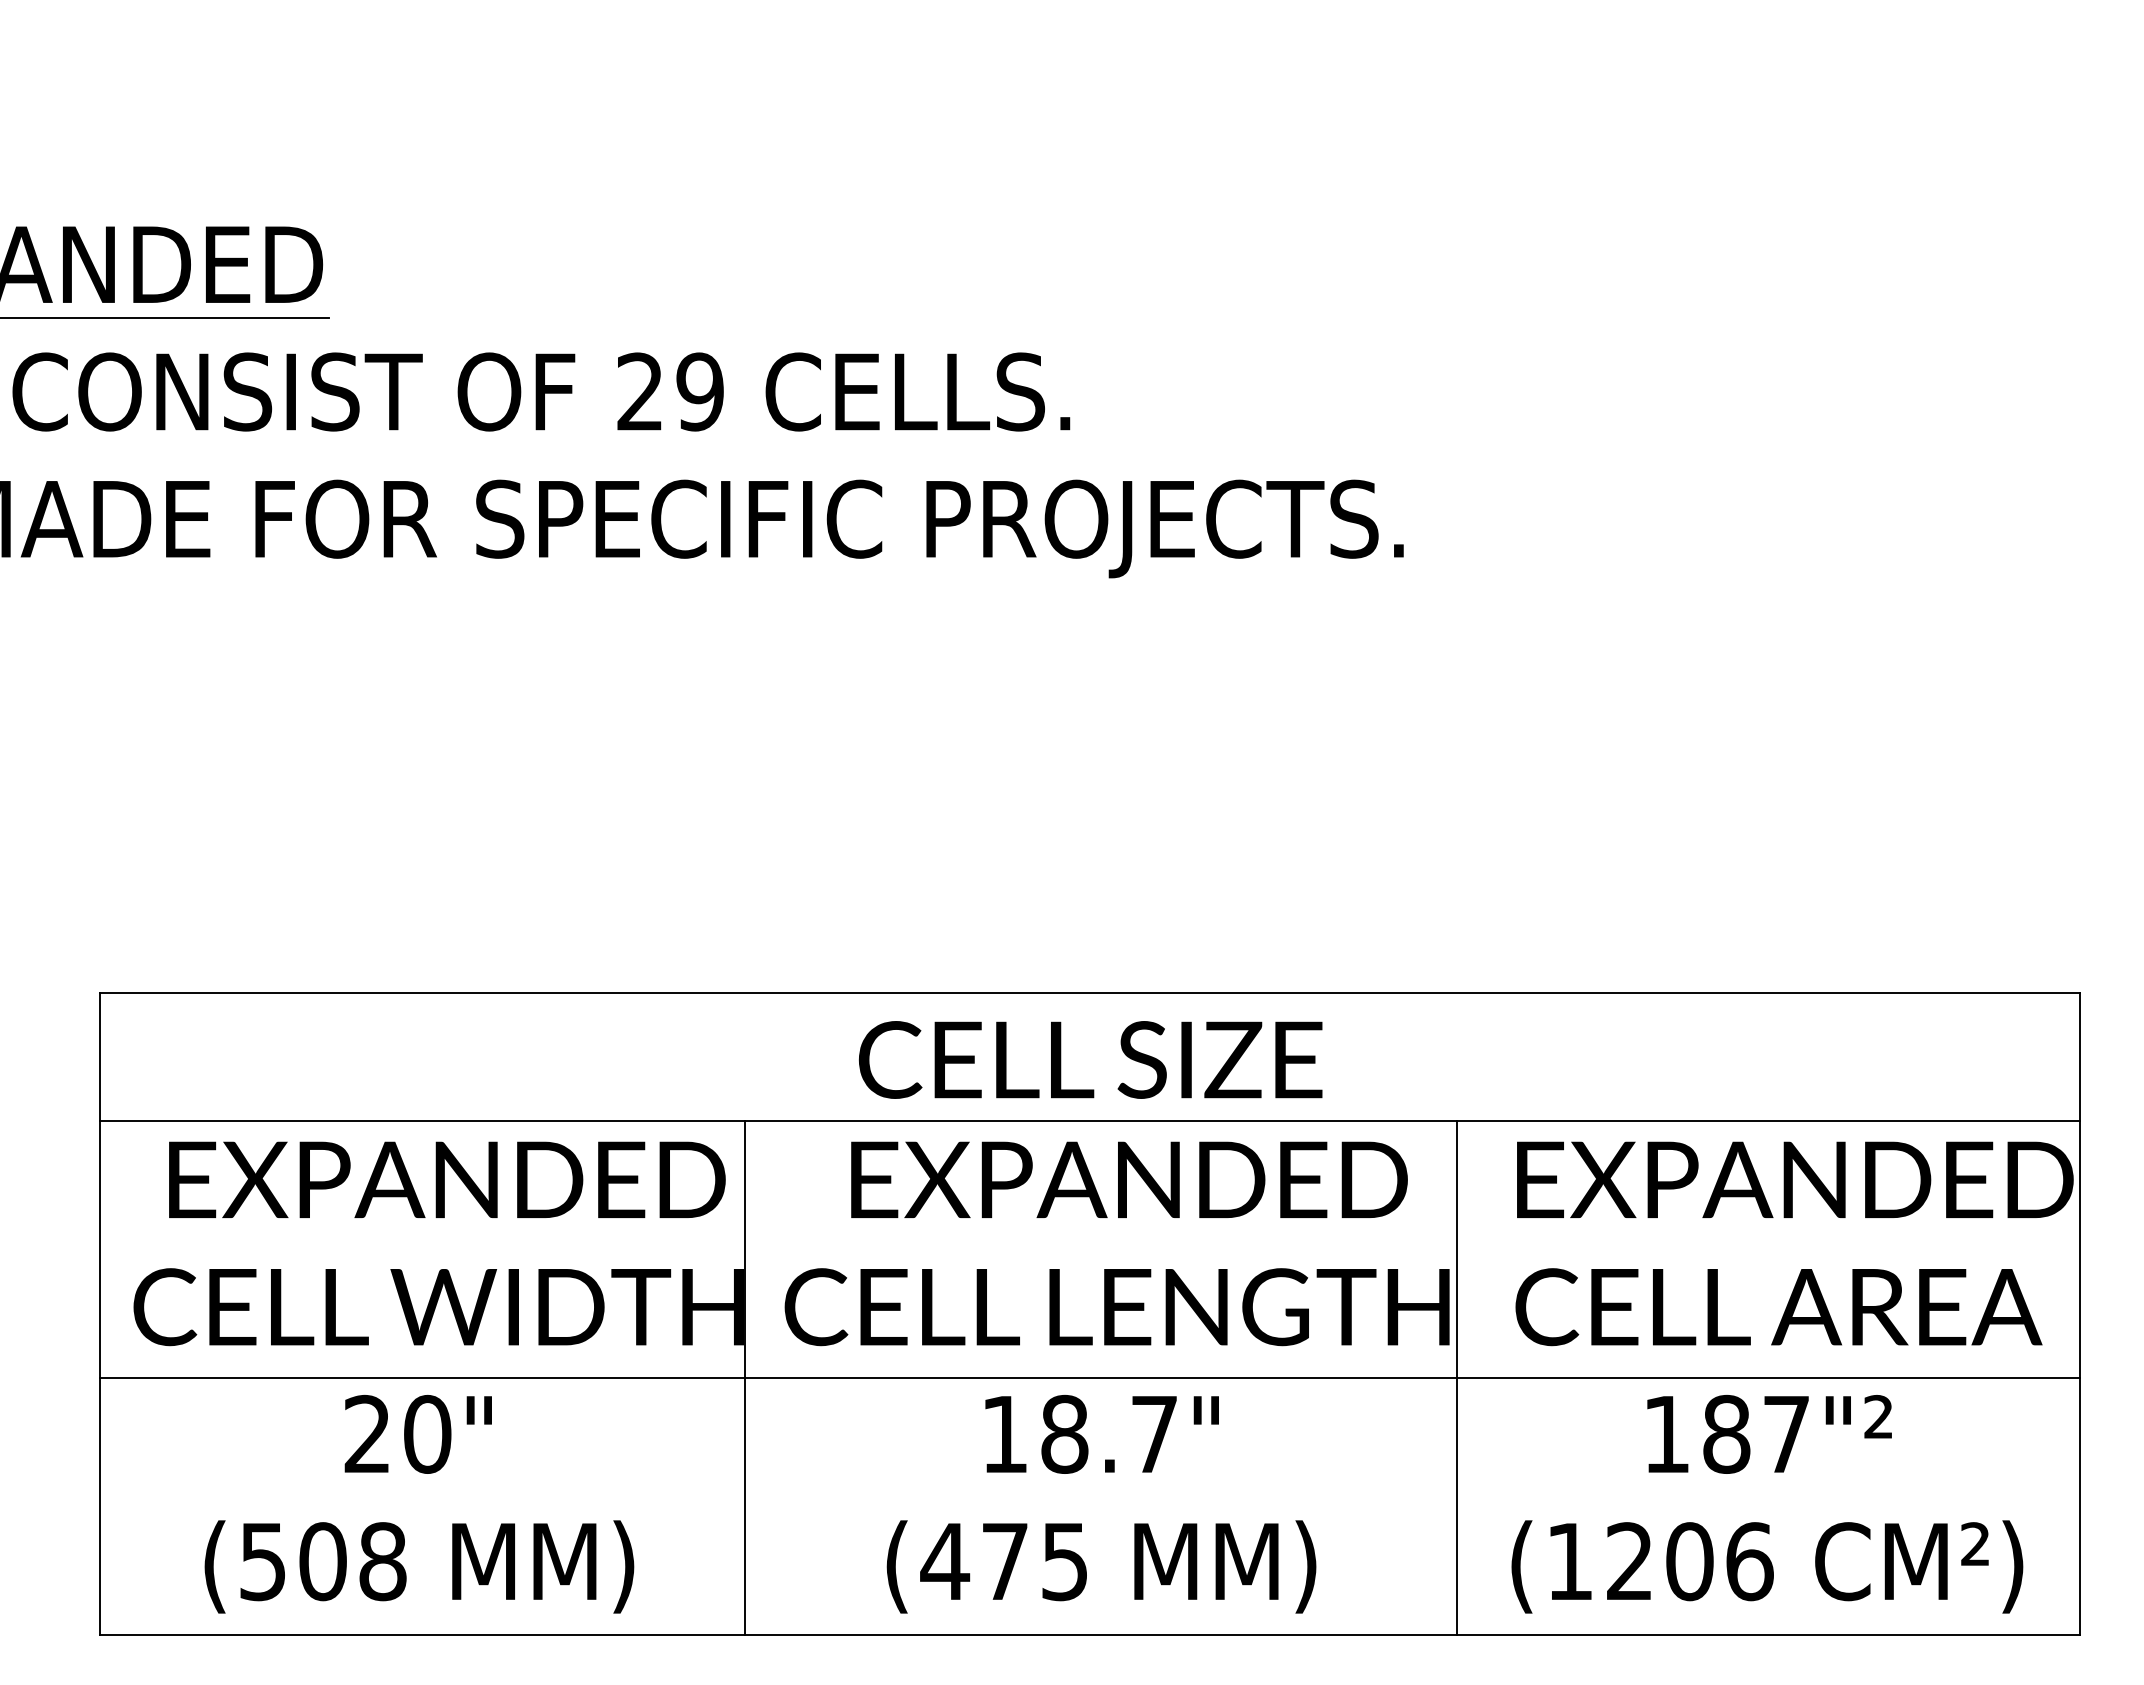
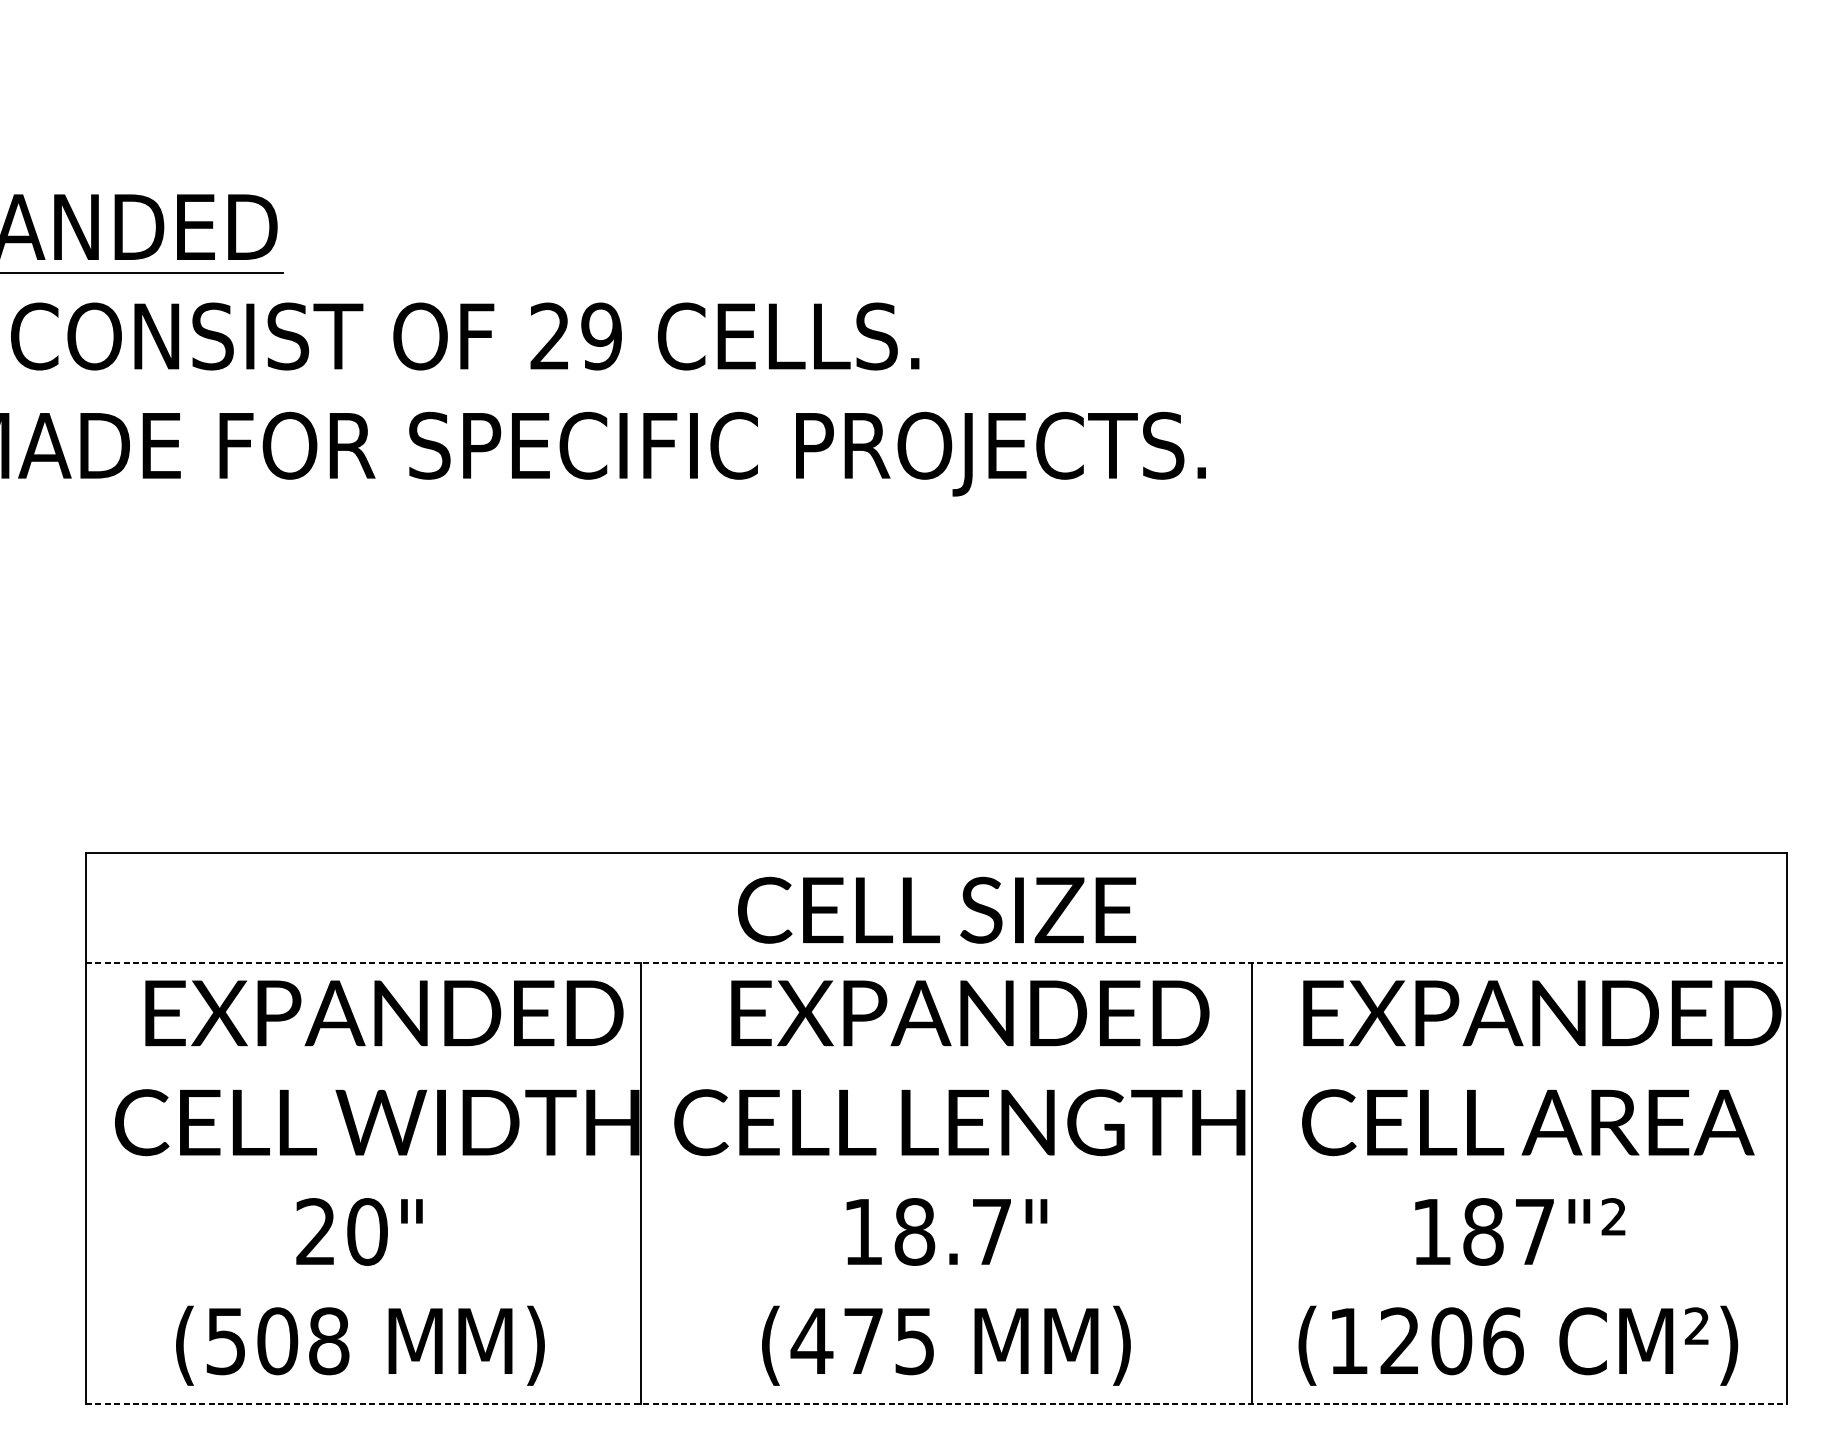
line: (1090, 1121) -> (936, 963), solid -> dashed
line: (1089, 1378) -> (936, 1183), removed
line: (1090, 1634) -> (936, 1403), solid -> dashed

